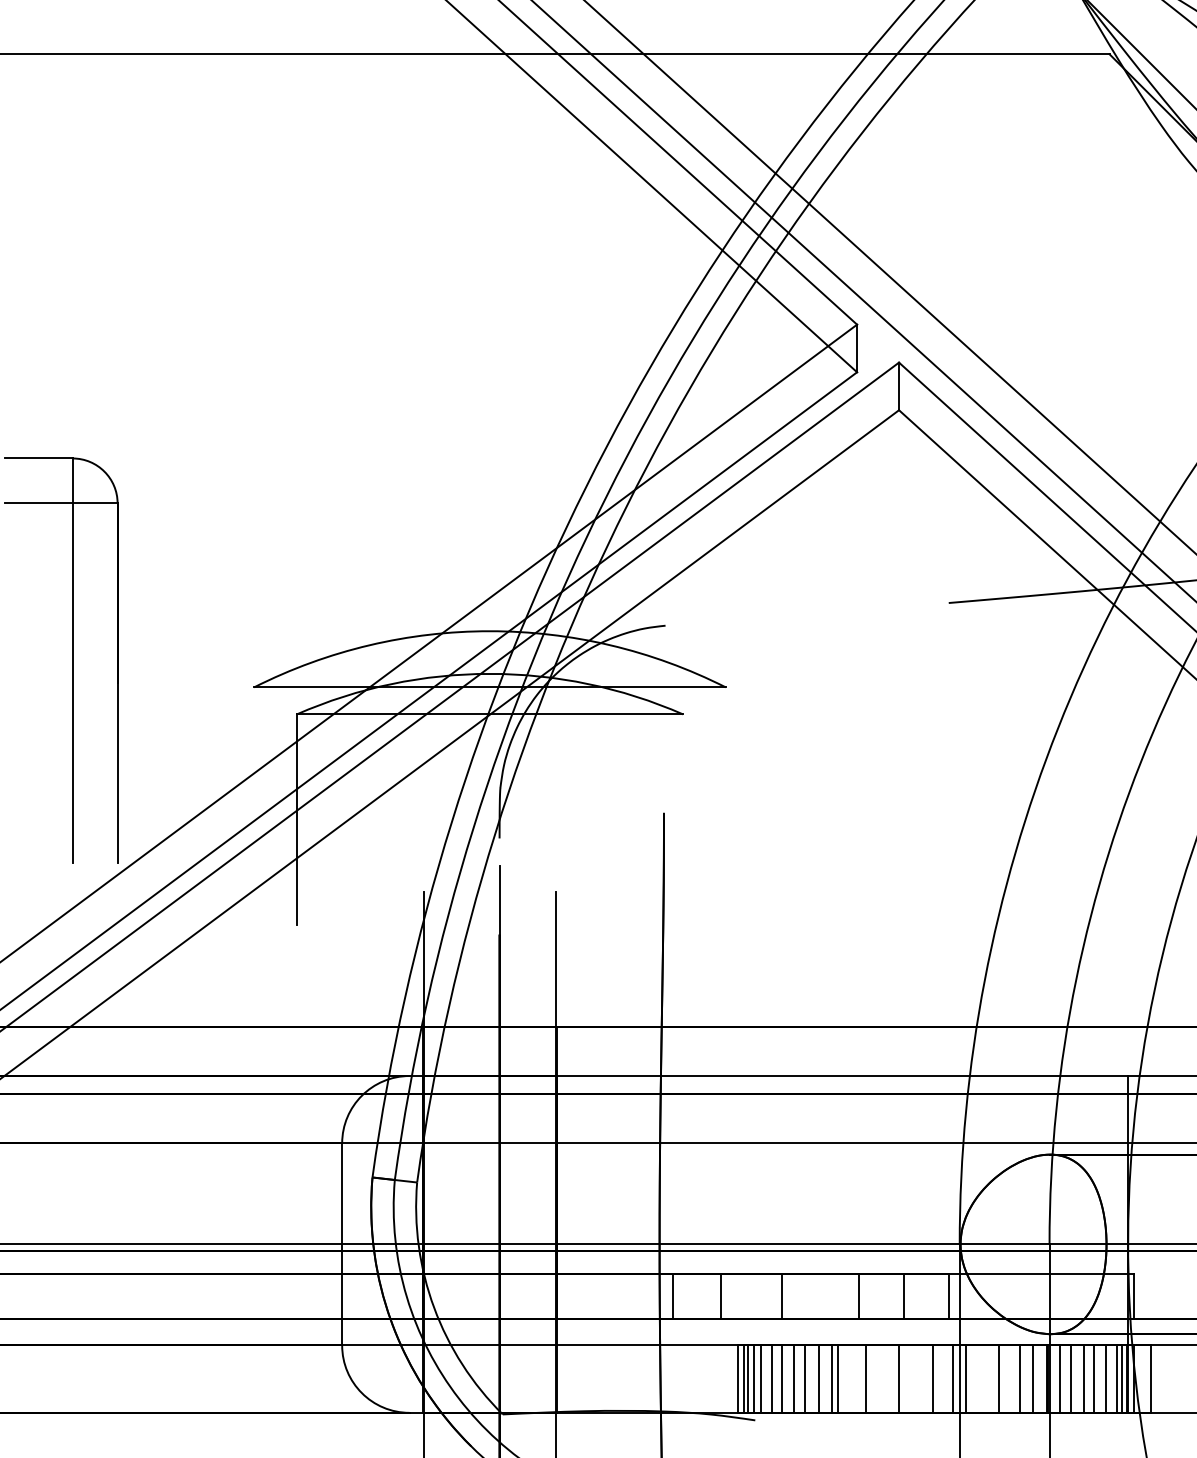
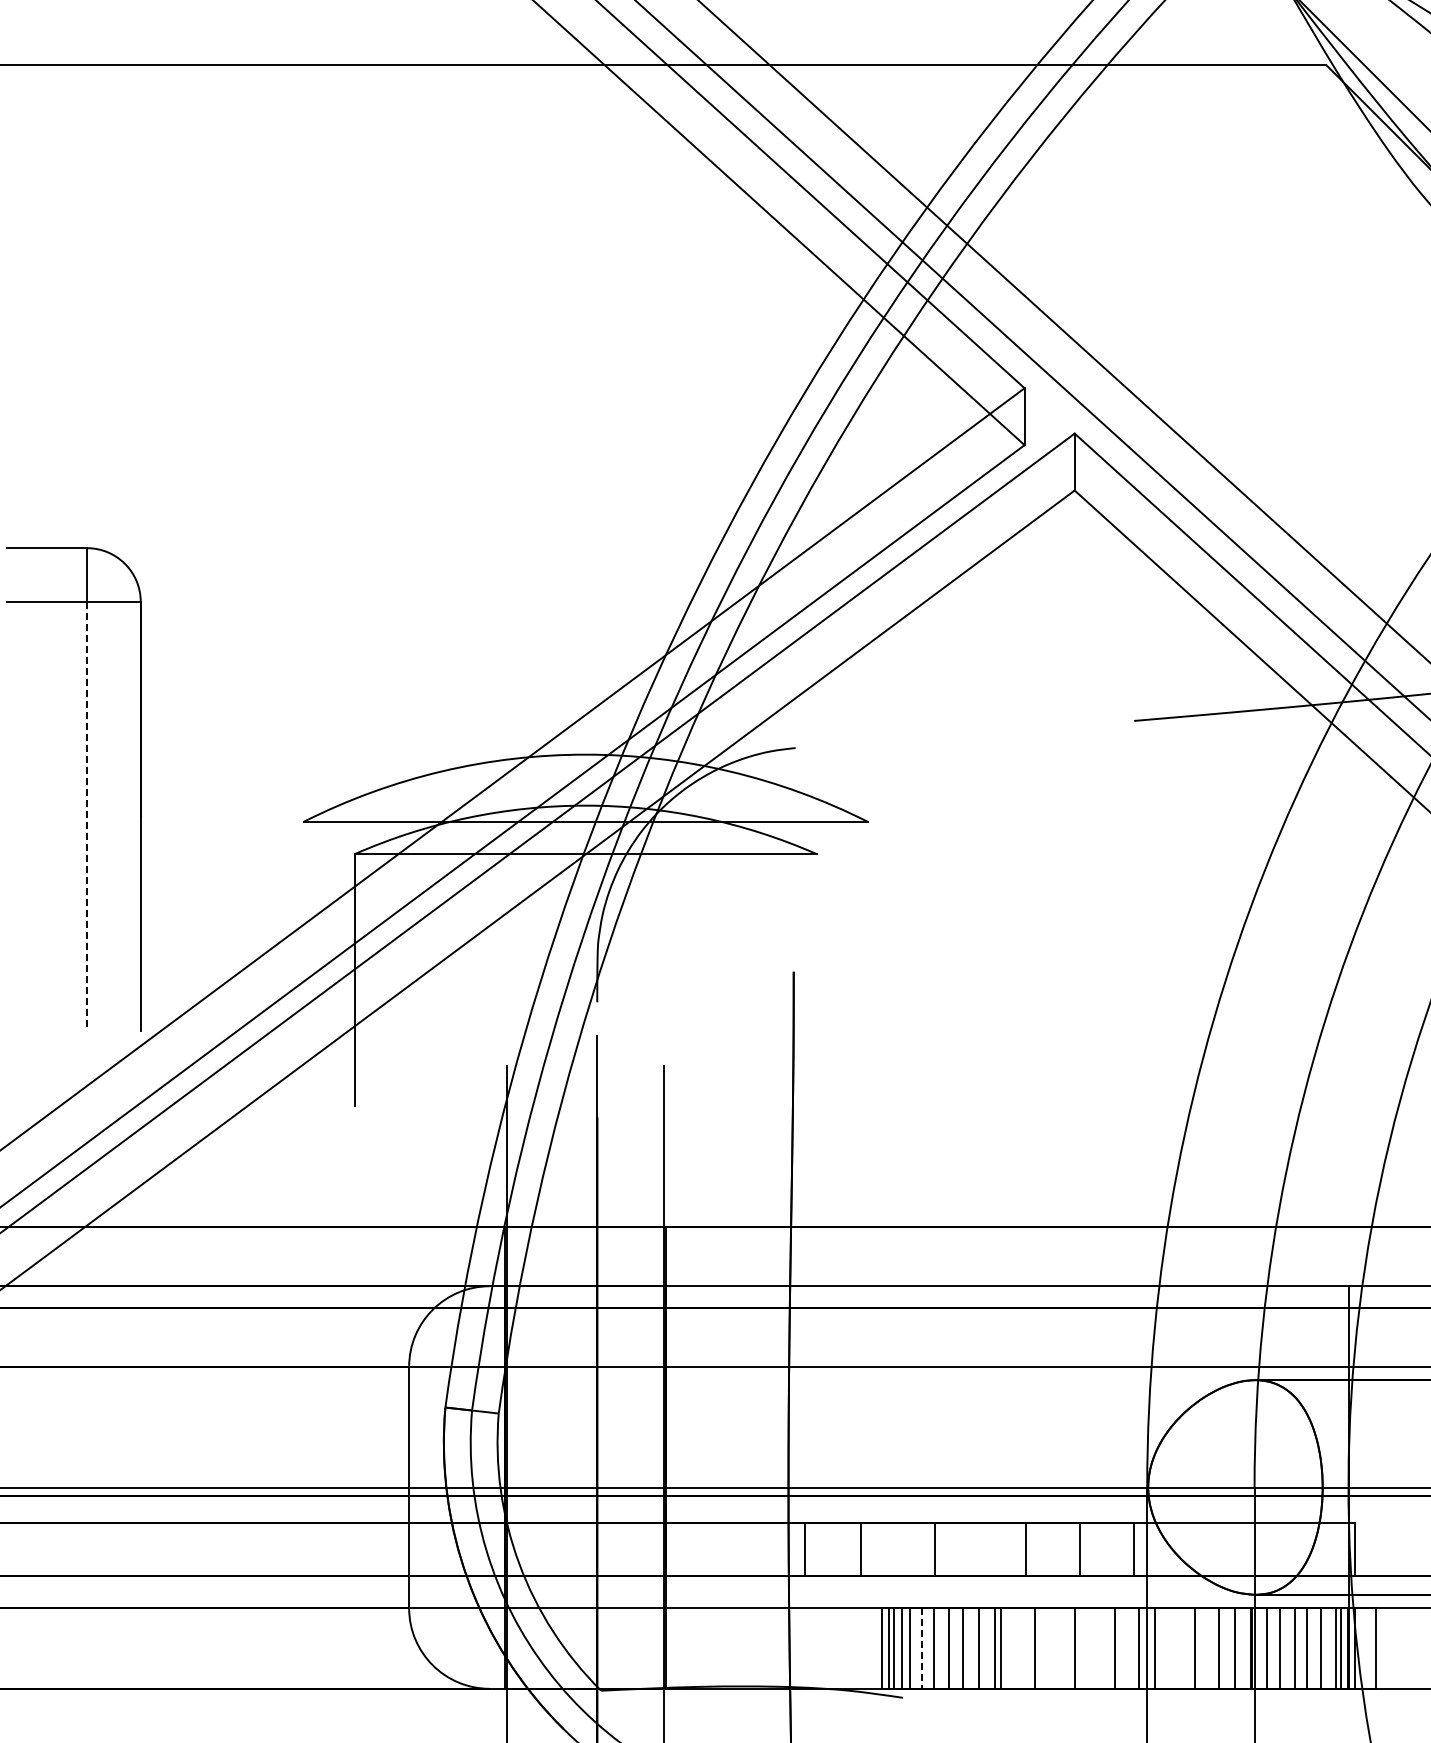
line: (73, 682) -> (87, 816), solid -> dashed
line: (771, 1379) -> (922, 1649), solid -> dashed

